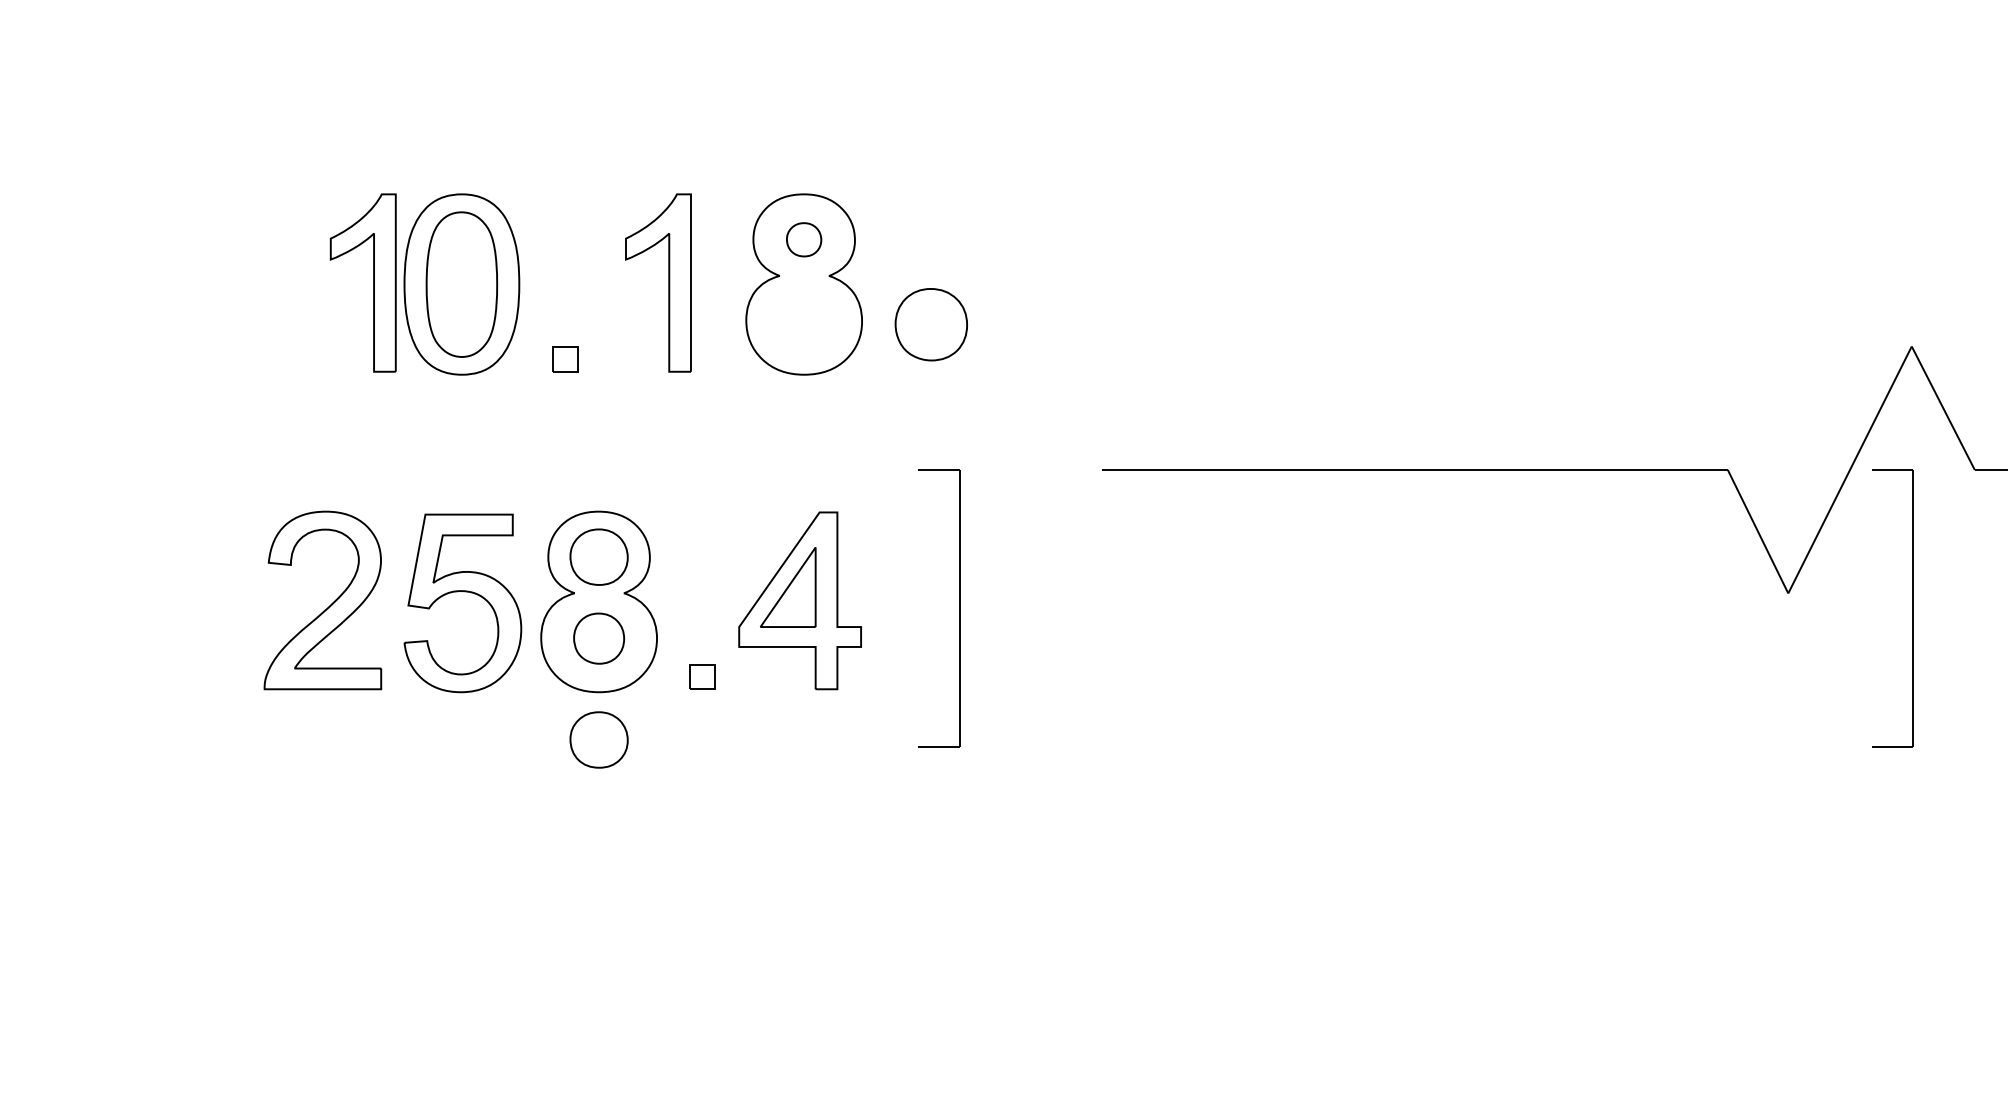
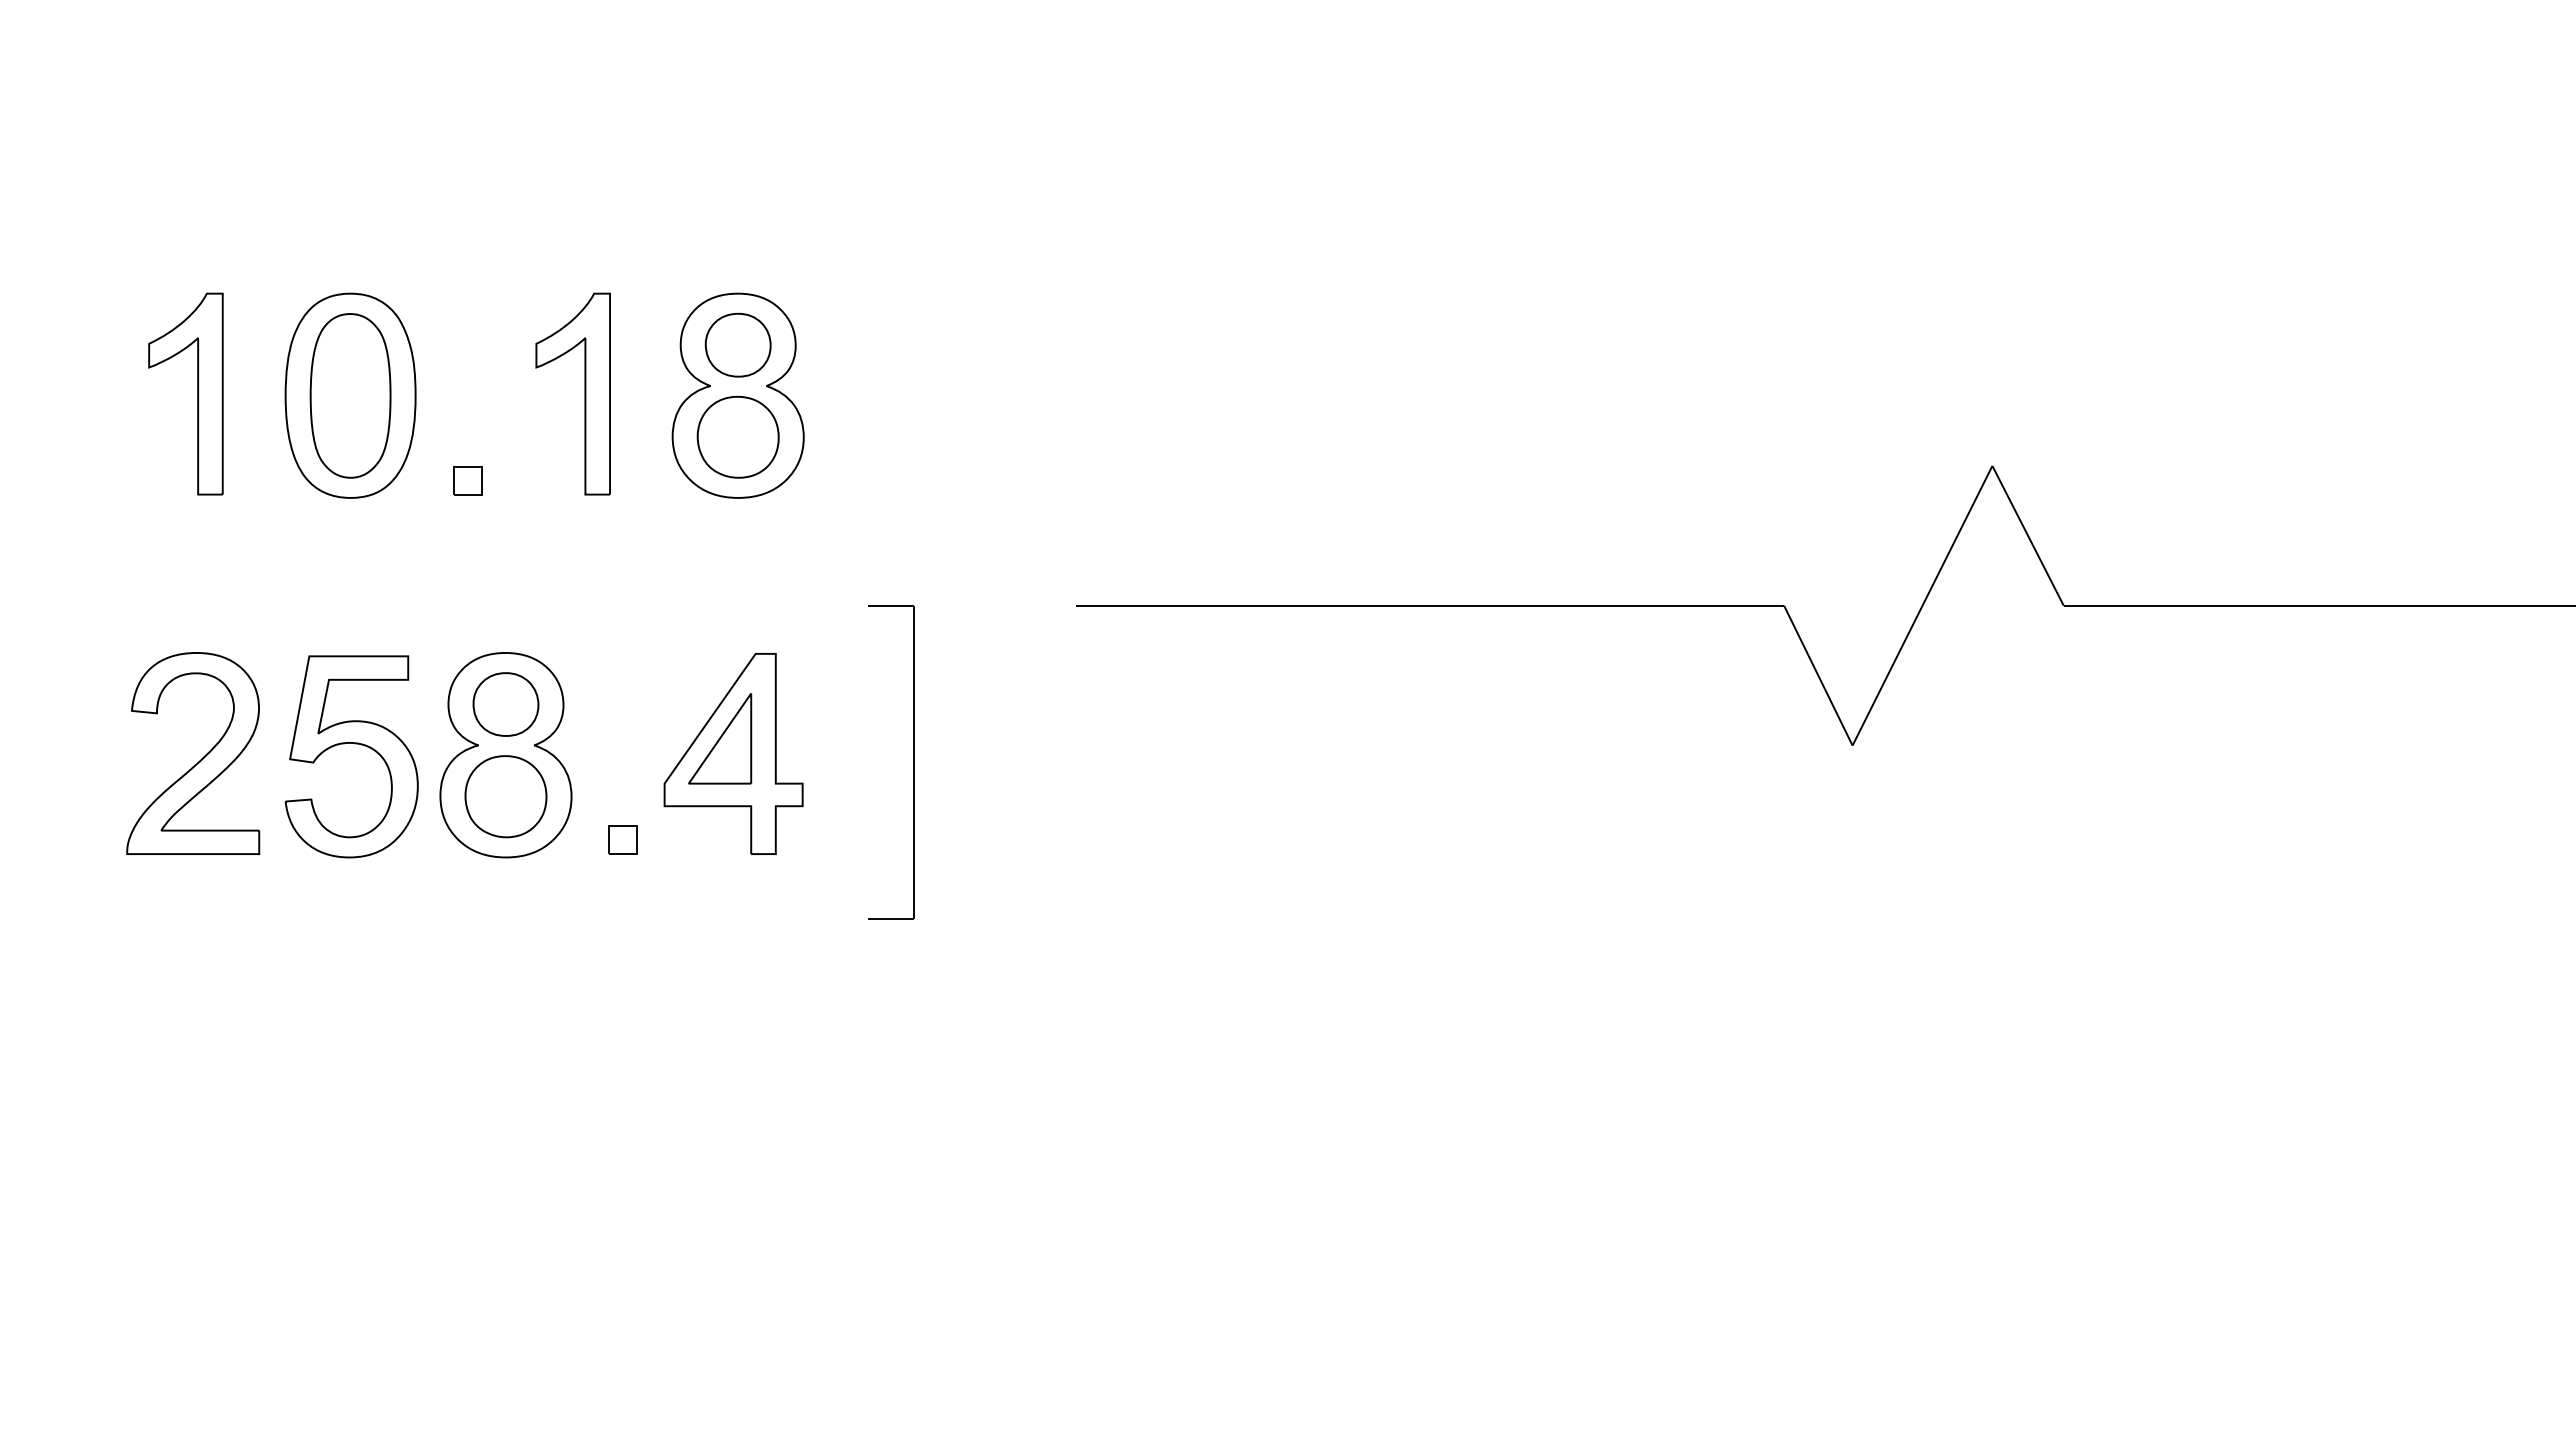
part: (803, 239) -> (737, 344), size x1.67
part: (373, 282) -> (197, 393), moved
part: (930, 324) -> (737, 436), moved
part: (1912, 608) -> (1993, 762), removed
part: (598, 638) -> (505, 796), size x1.43
part: (598, 739) -> (505, 911), removed

